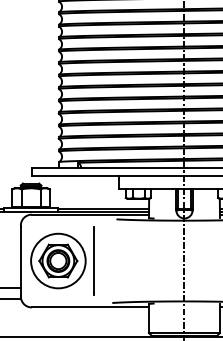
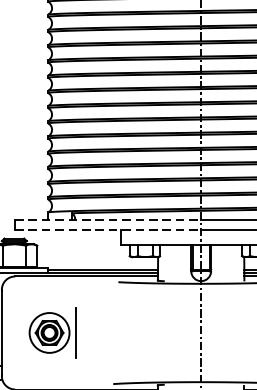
line: (108, 168) -> (108, 220), solid -> dashed
line: (108, 176) -> (108, 229), solid -> dashed
part: (62, 260) -> (52, 332), size x0.6

